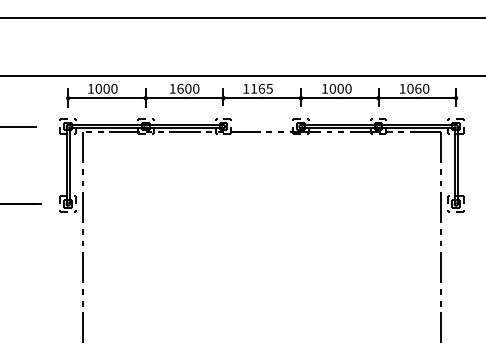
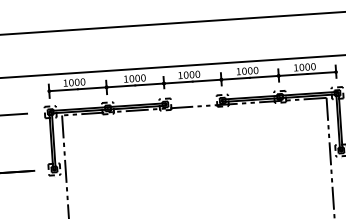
text: (180, 88) -> (131, 78), 1600 -> 1000
text: (261, 88) -> (191, 74), 1165 -> 1000
text: (418, 88) -> (307, 66), 1060 -> 1000

